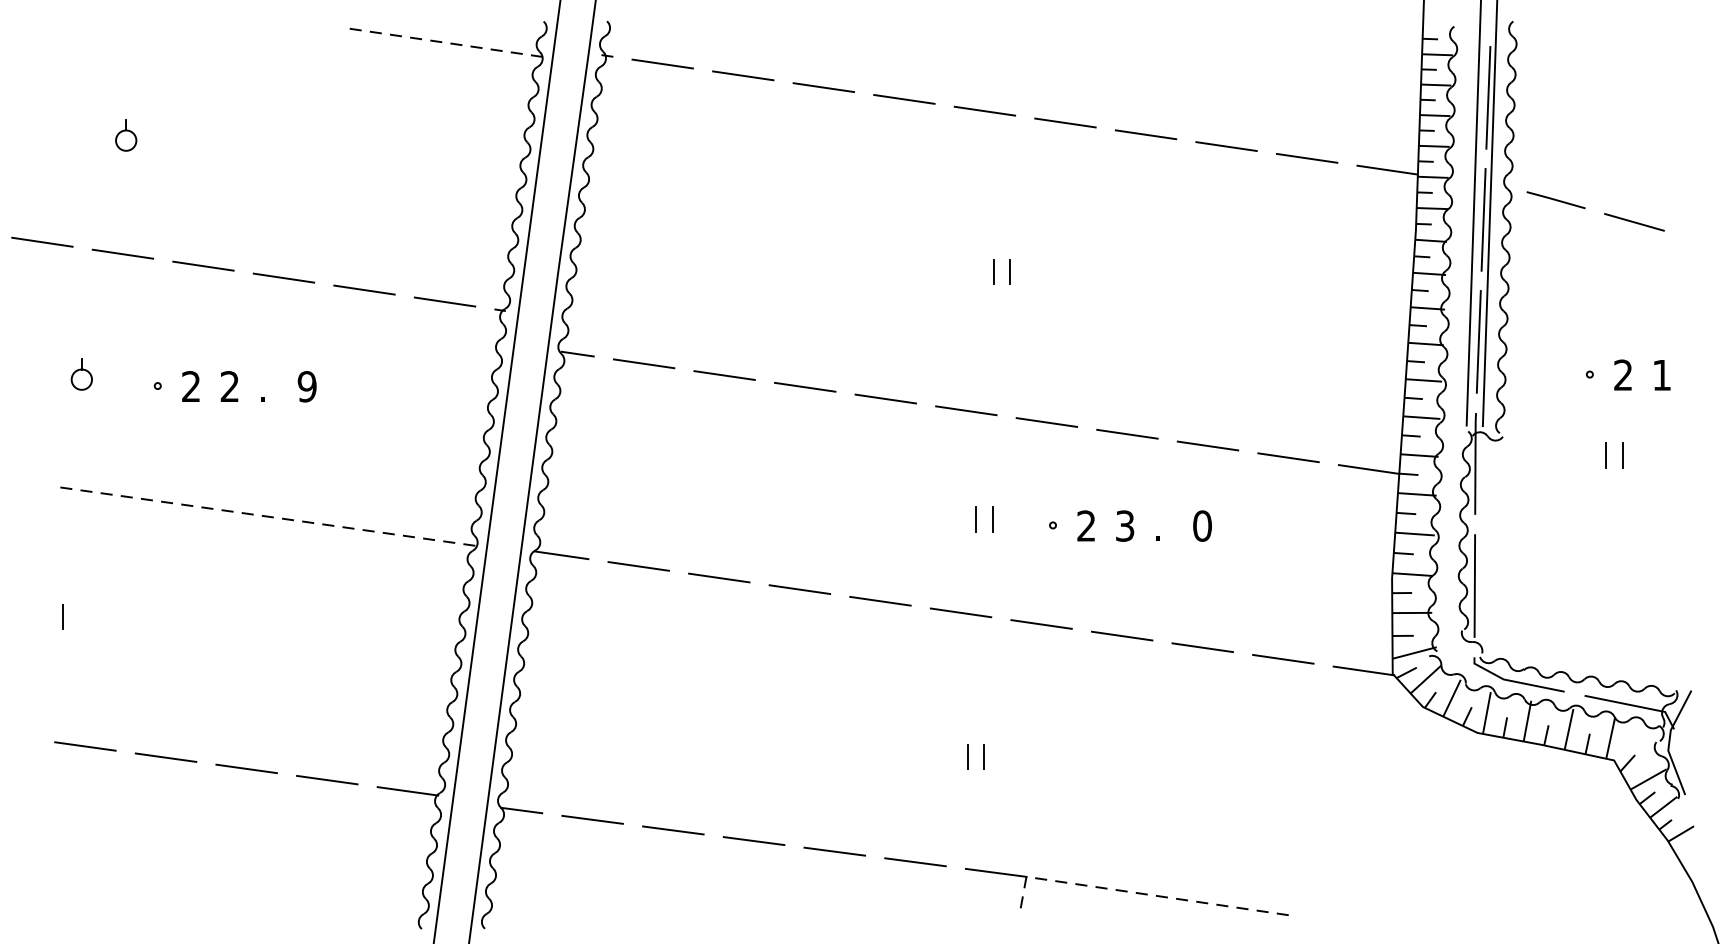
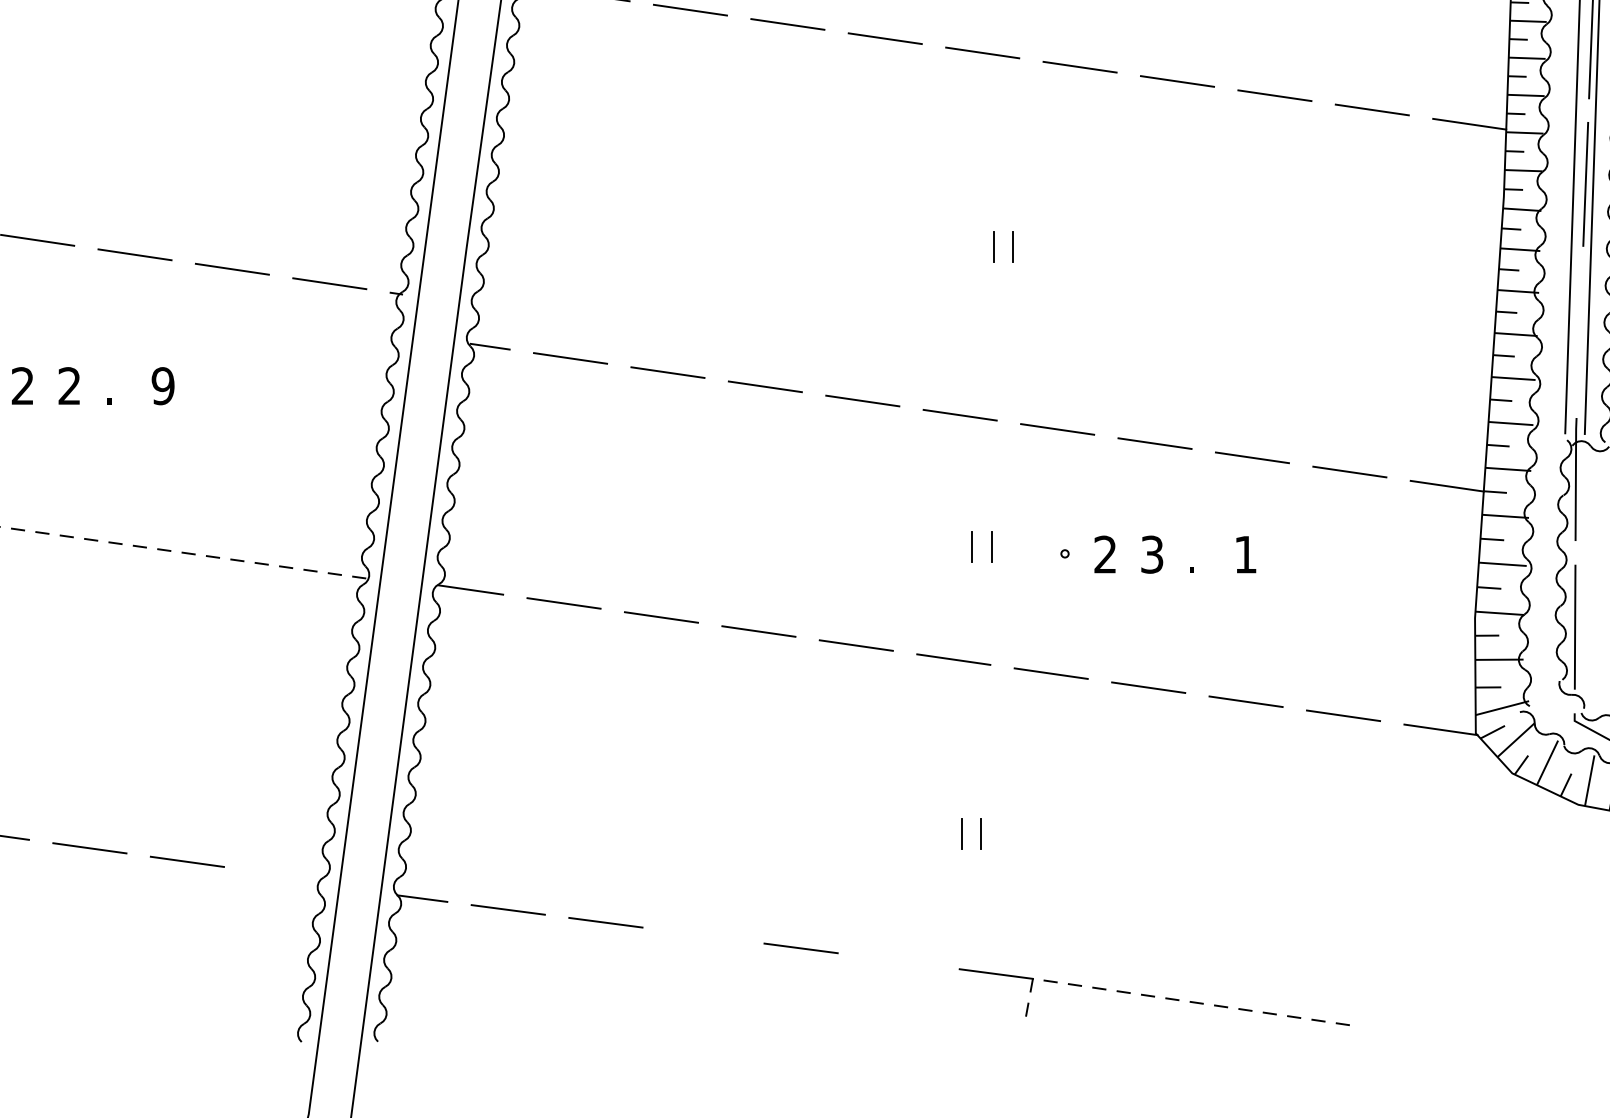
line: (1478, 341) -> (1579, 331), removed
text: (1202, 525) -> (1245, 553), 0 -> 1
line: (407, 791) -> (284, 875), removed
line: (753, 841) -> (702, 936), removed
line: (915, 862) -> (898, 961), removed

